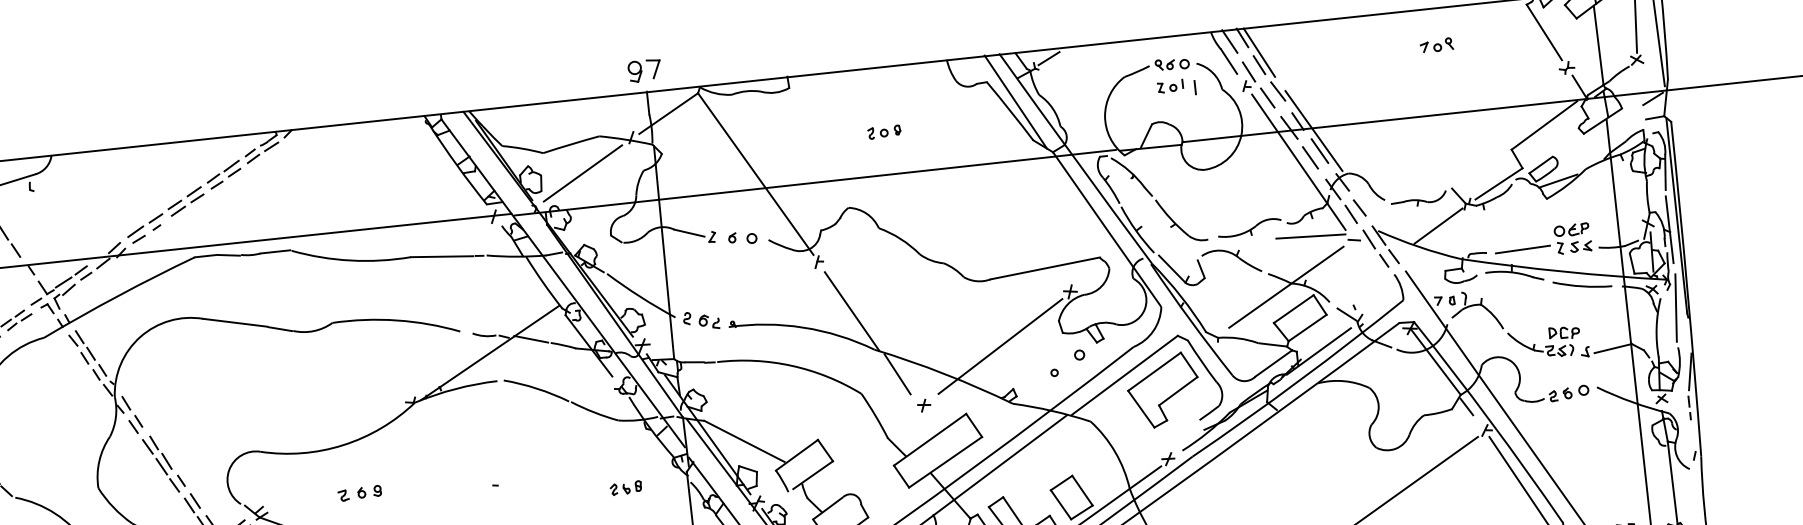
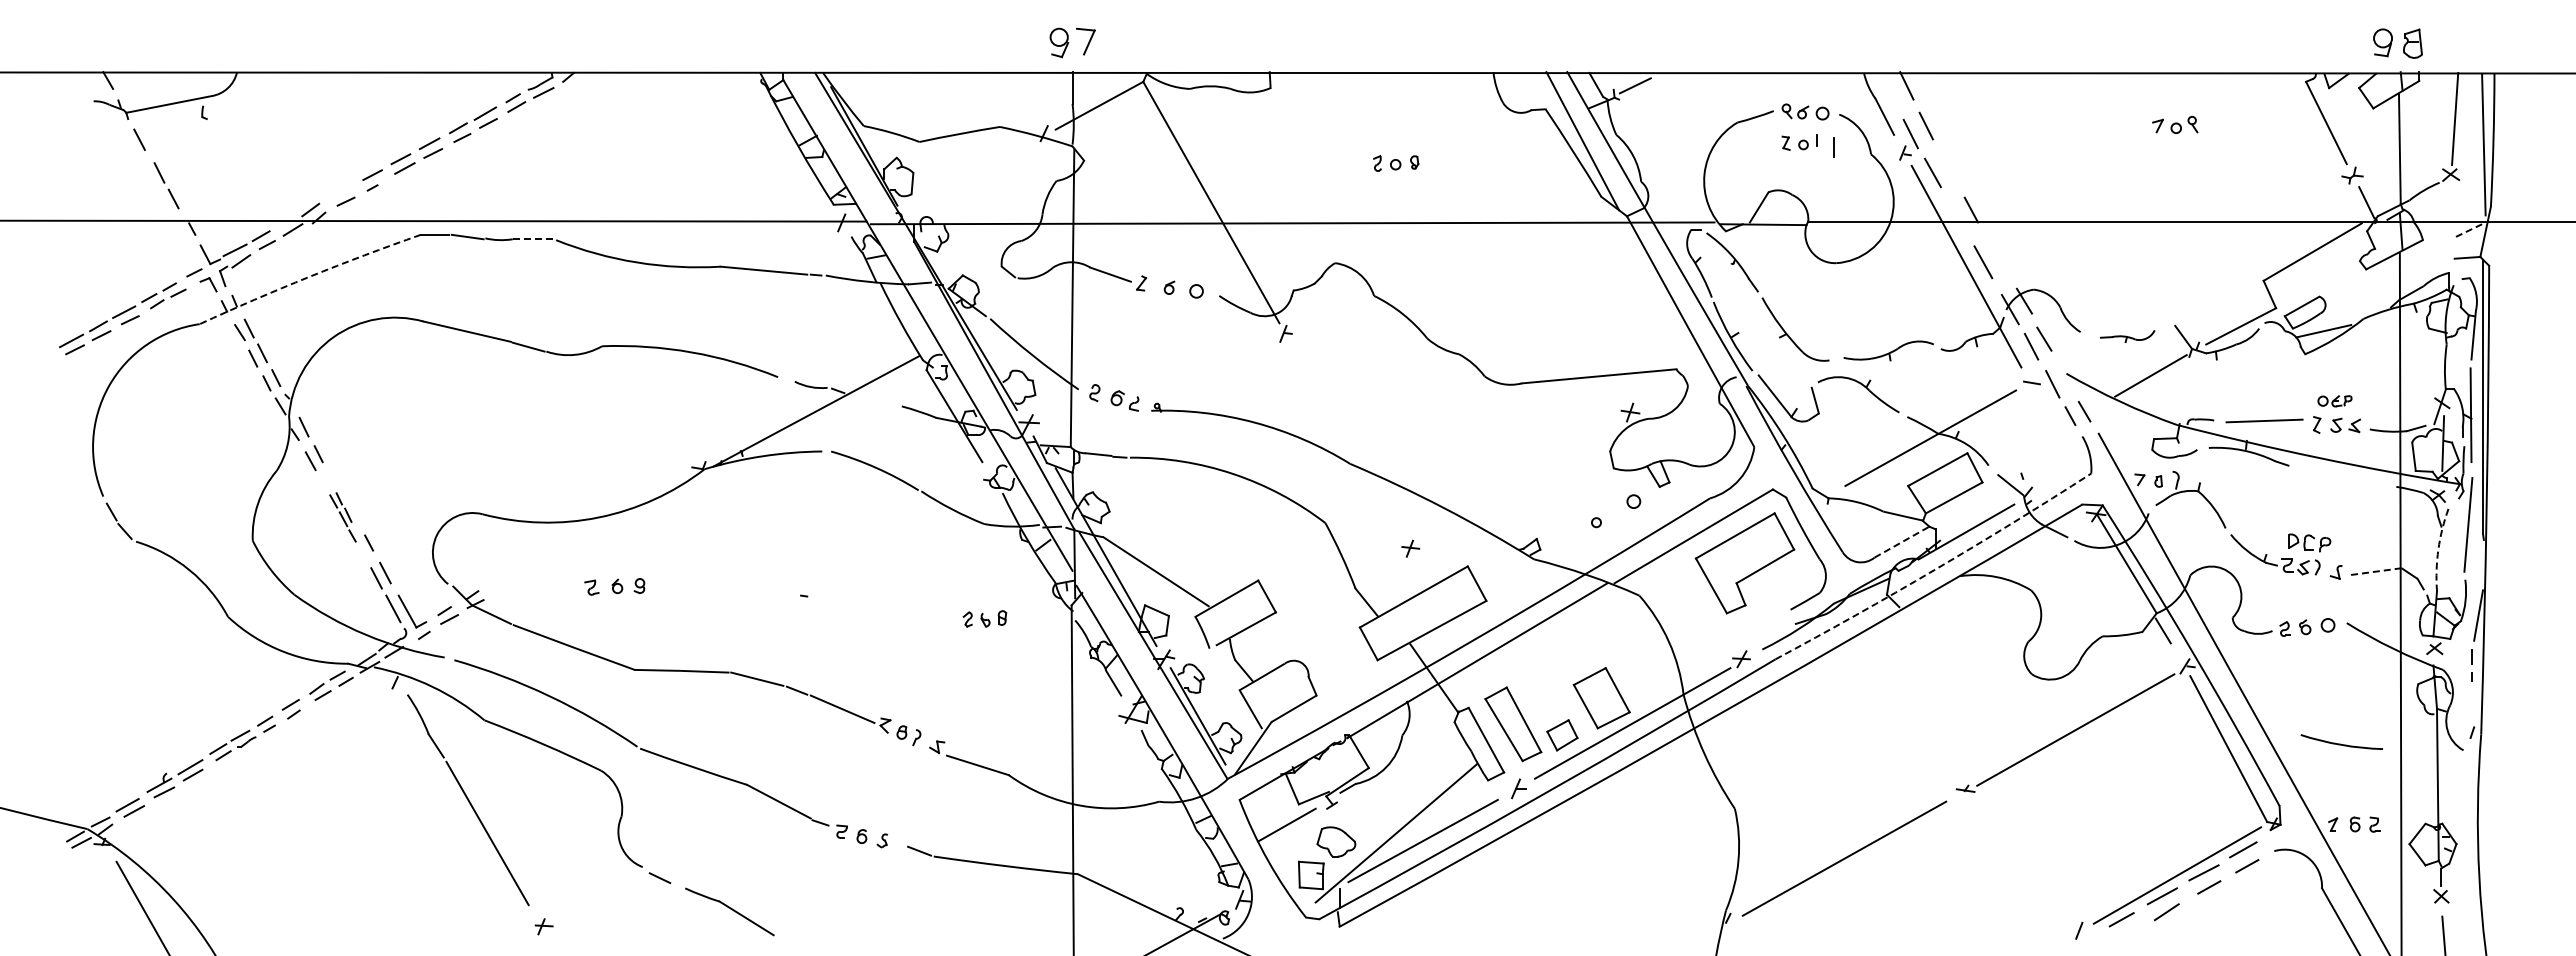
line: (1229, 41) -> (1888, 88), removed
line: (1258, 52) -> (1927, 108), removed
line: (1278, 91) -> (1948, 165), removed
line: (1653, 99) -> (2467, 231), solid -> dashed
line: (1289, 127) -> (1958, 217), removed
line: (1313, 131) -> (1991, 225), removed
line: (1319, 150) -> (1997, 253), removed
line: (582, 173) -> (971, 175), removed
part: (1418, 199) -> (2127, 336), size x0.7
part: (1571, 230) -> (2334, 401), size x0.7
line: (135, 231) -> (342, 190), removed
line: (1378, 235) -> (2066, 380), removed
line: (1311, 236) -> (1972, 371), removed
line: (275, 252) -> (533, 239), solid -> dashed
arc: (1582, 285) -> (2341, 743), moved
arc: (118, 295) -> (309, 276), solid -> dashed
line: (851, 310) -> (1324, 406), removed
arc: (1656, 327) -> (2438, 549), solid -> dashed
line: (531, 339) -> (875, 398), removed
line: (1000, 346) -> (1525, 477), removed
line: (1613, 348) -> (2375, 571), solid -> dashed
line: (1274, 363) -> (1902, 541), solid -> dashed
line: (897, 374) -> (1378, 501), removed
arc: (1299, 380) -> (1935, 569), solid -> dashed
part: (160, 464) -> (342, 517), size x0.6

